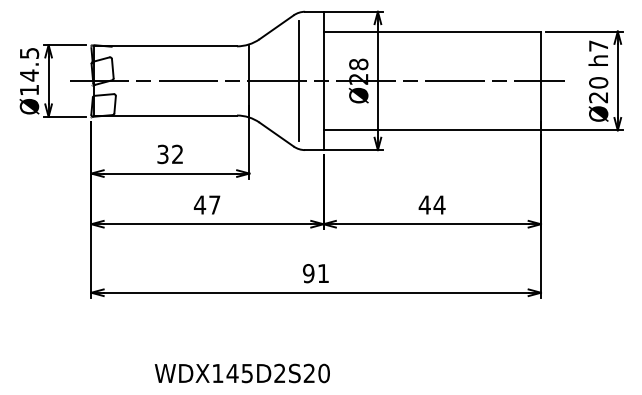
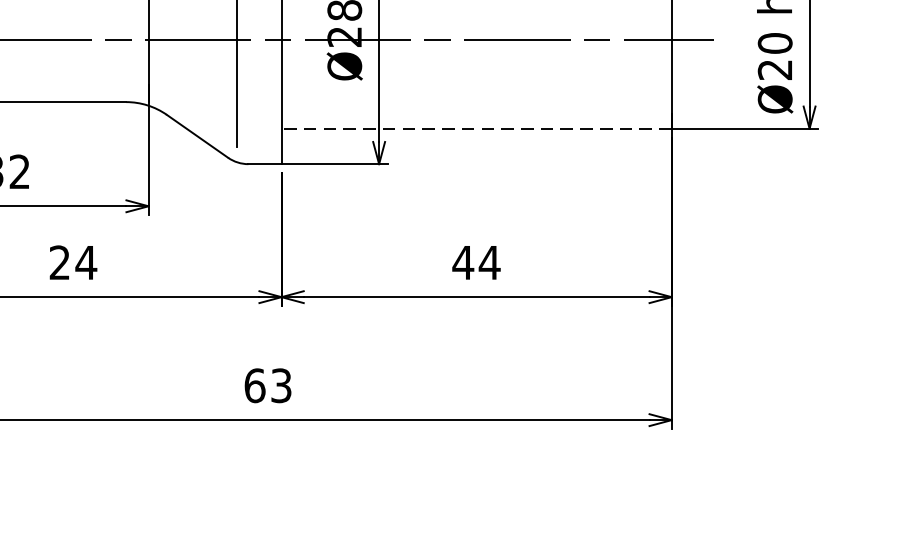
line: (432, 130) -> (477, 128), solid -> dashed
text: (206, 204) -> (71, 261), 47 -> 24
text: (315, 273) -> (267, 385), 91 -> 63

